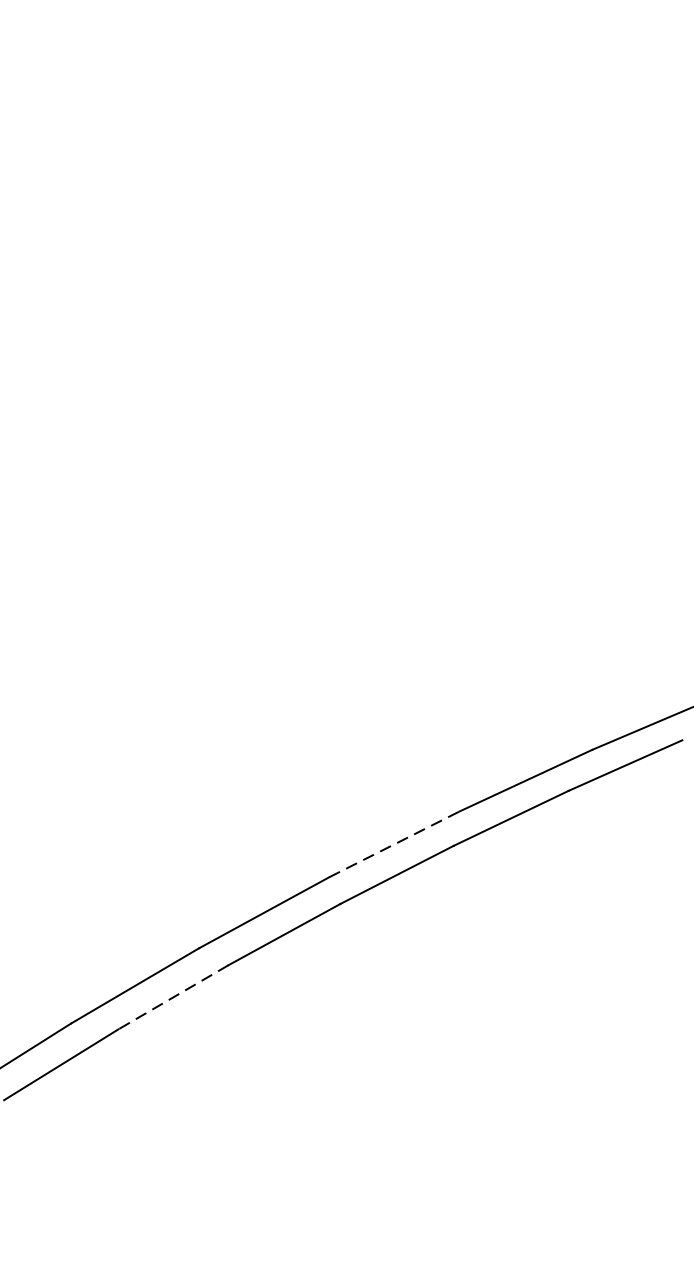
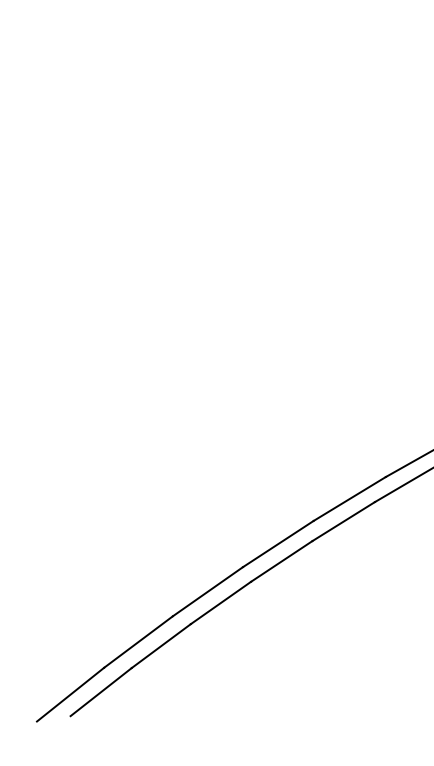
line: (394, 843) -> (278, 543), dashed -> solid
line: (173, 998) -> (161, 646), dashed -> solid

